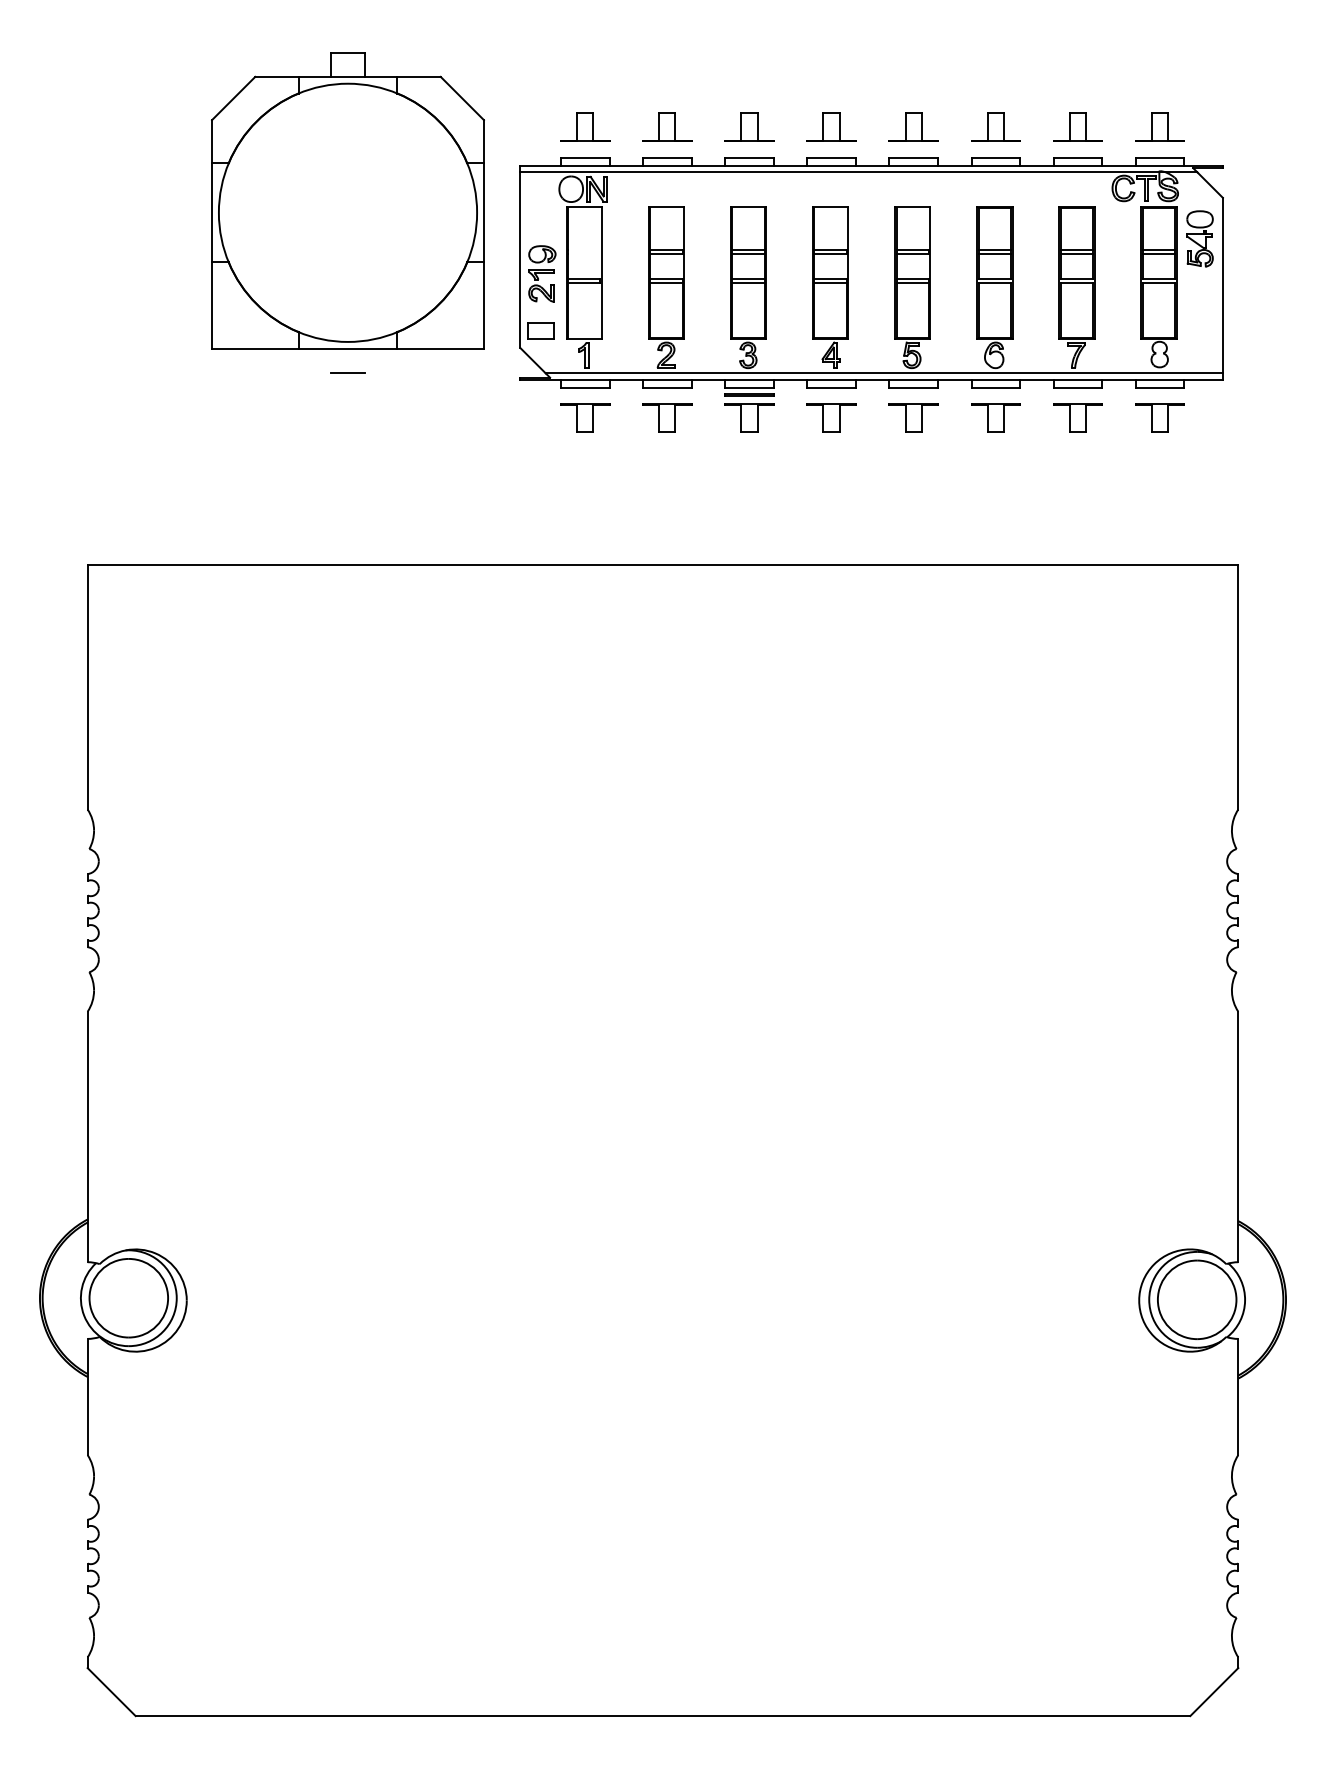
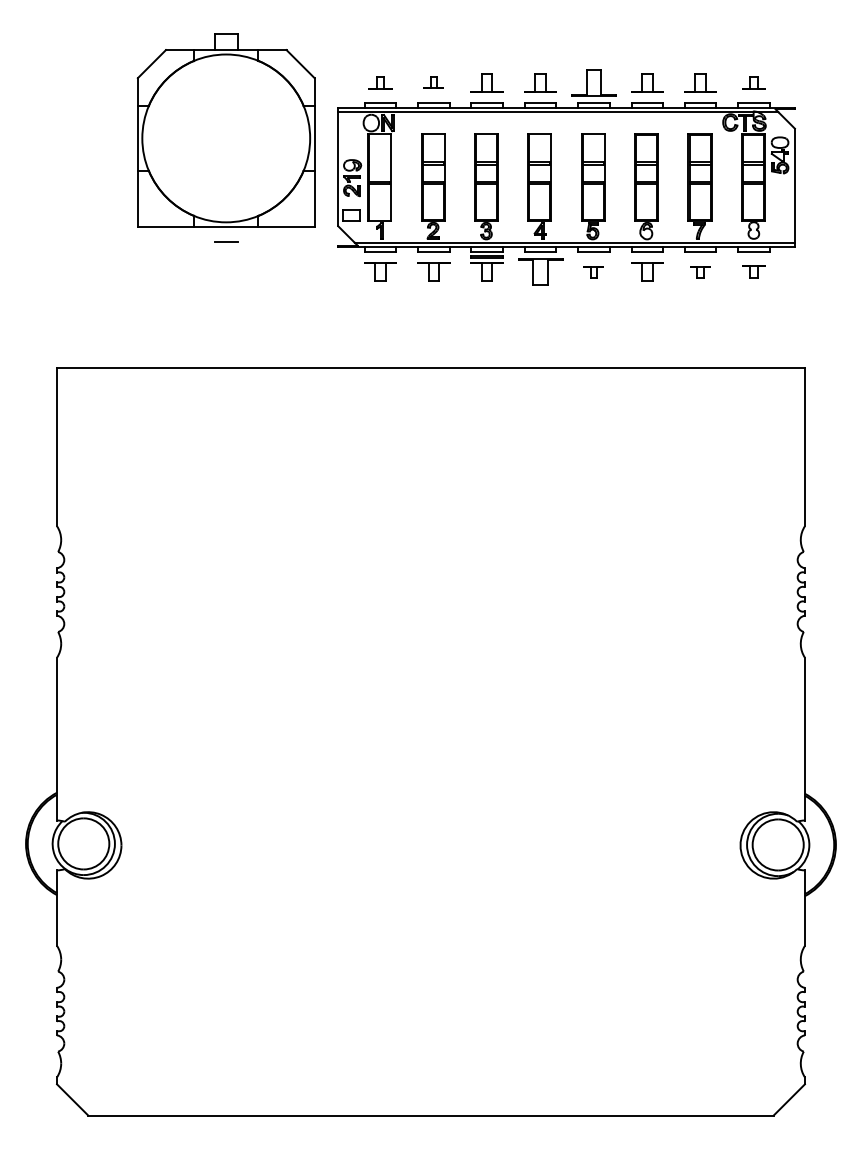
part: (585, 126) -> (380, 82), size x0.7
part: (666, 126) -> (433, 82), size x0.6
part: (913, 126) -> (593, 82), size x1.4
part: (1159, 126) -> (753, 82), size x0.7
part: (831, 417) -> (540, 271), size x1.4
part: (913, 417) -> (593, 271), size x0.6
part: (1077, 417) -> (700, 271), size x0.6
part: (1159, 417) -> (753, 271), size x0.7

